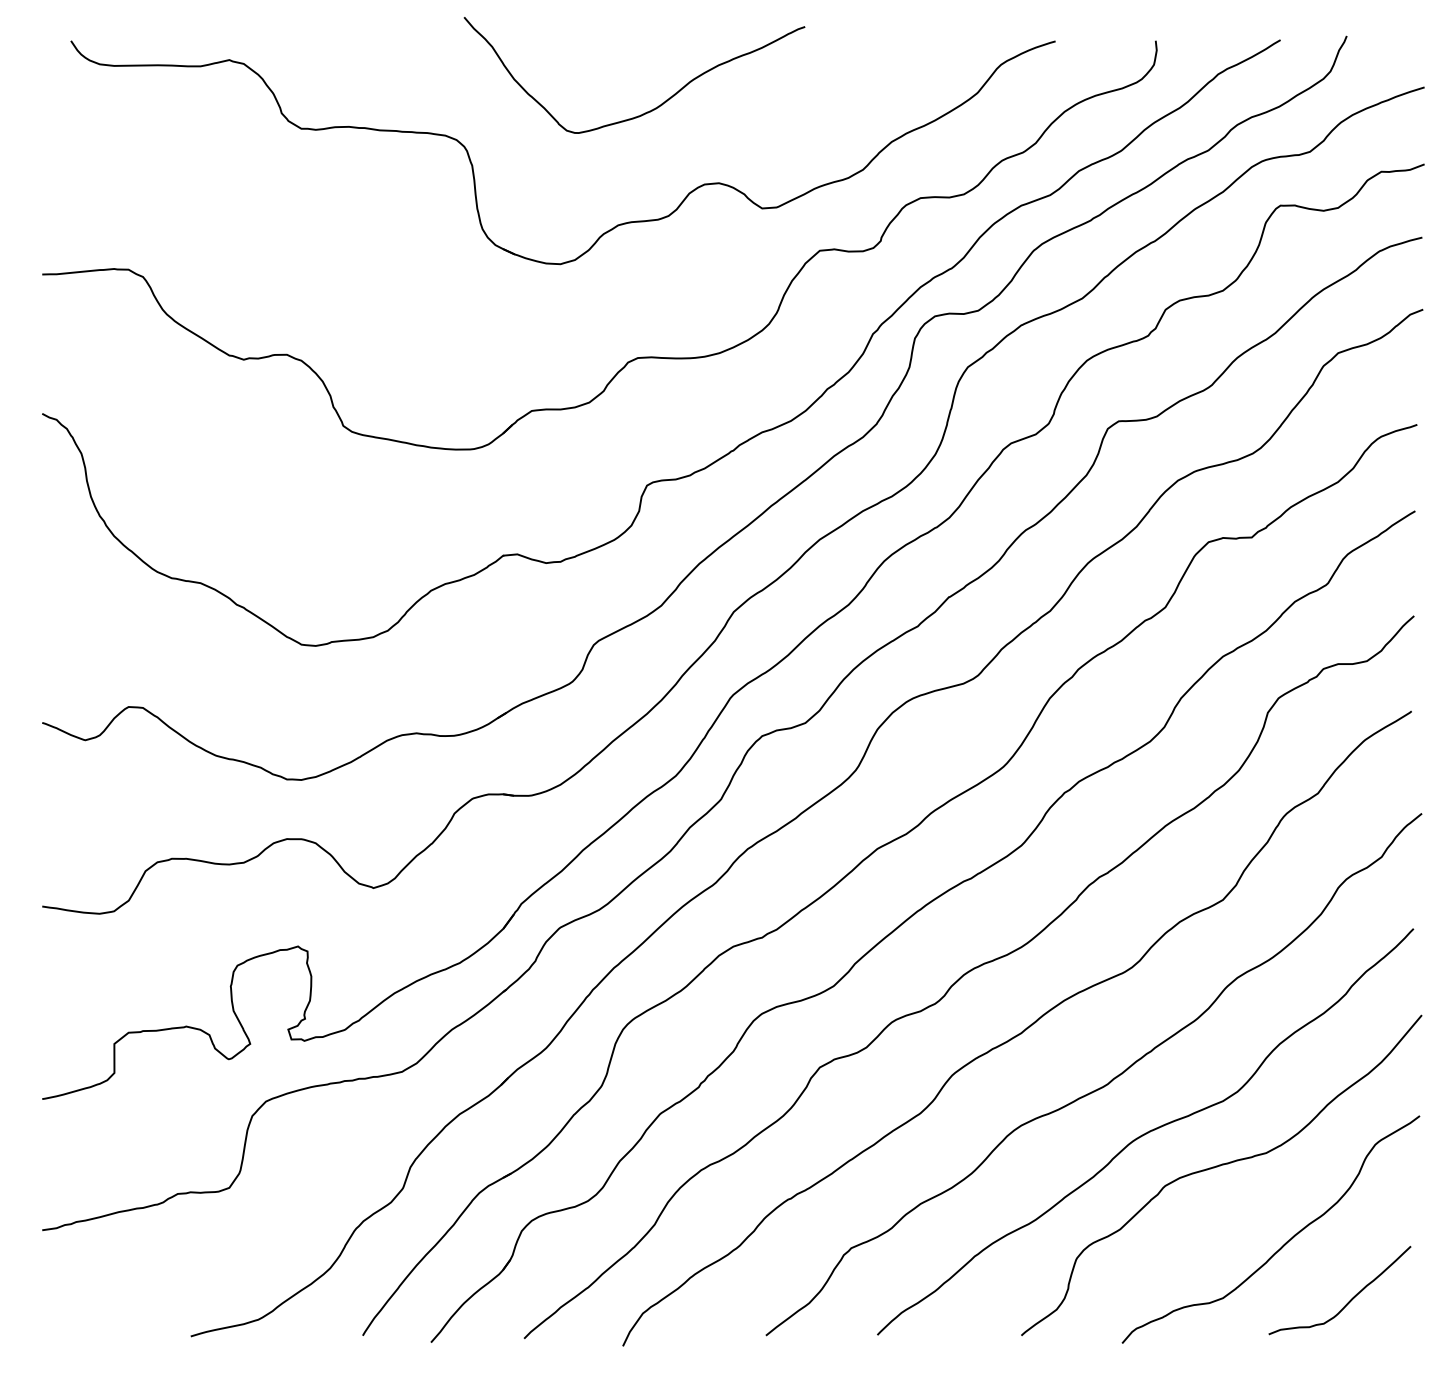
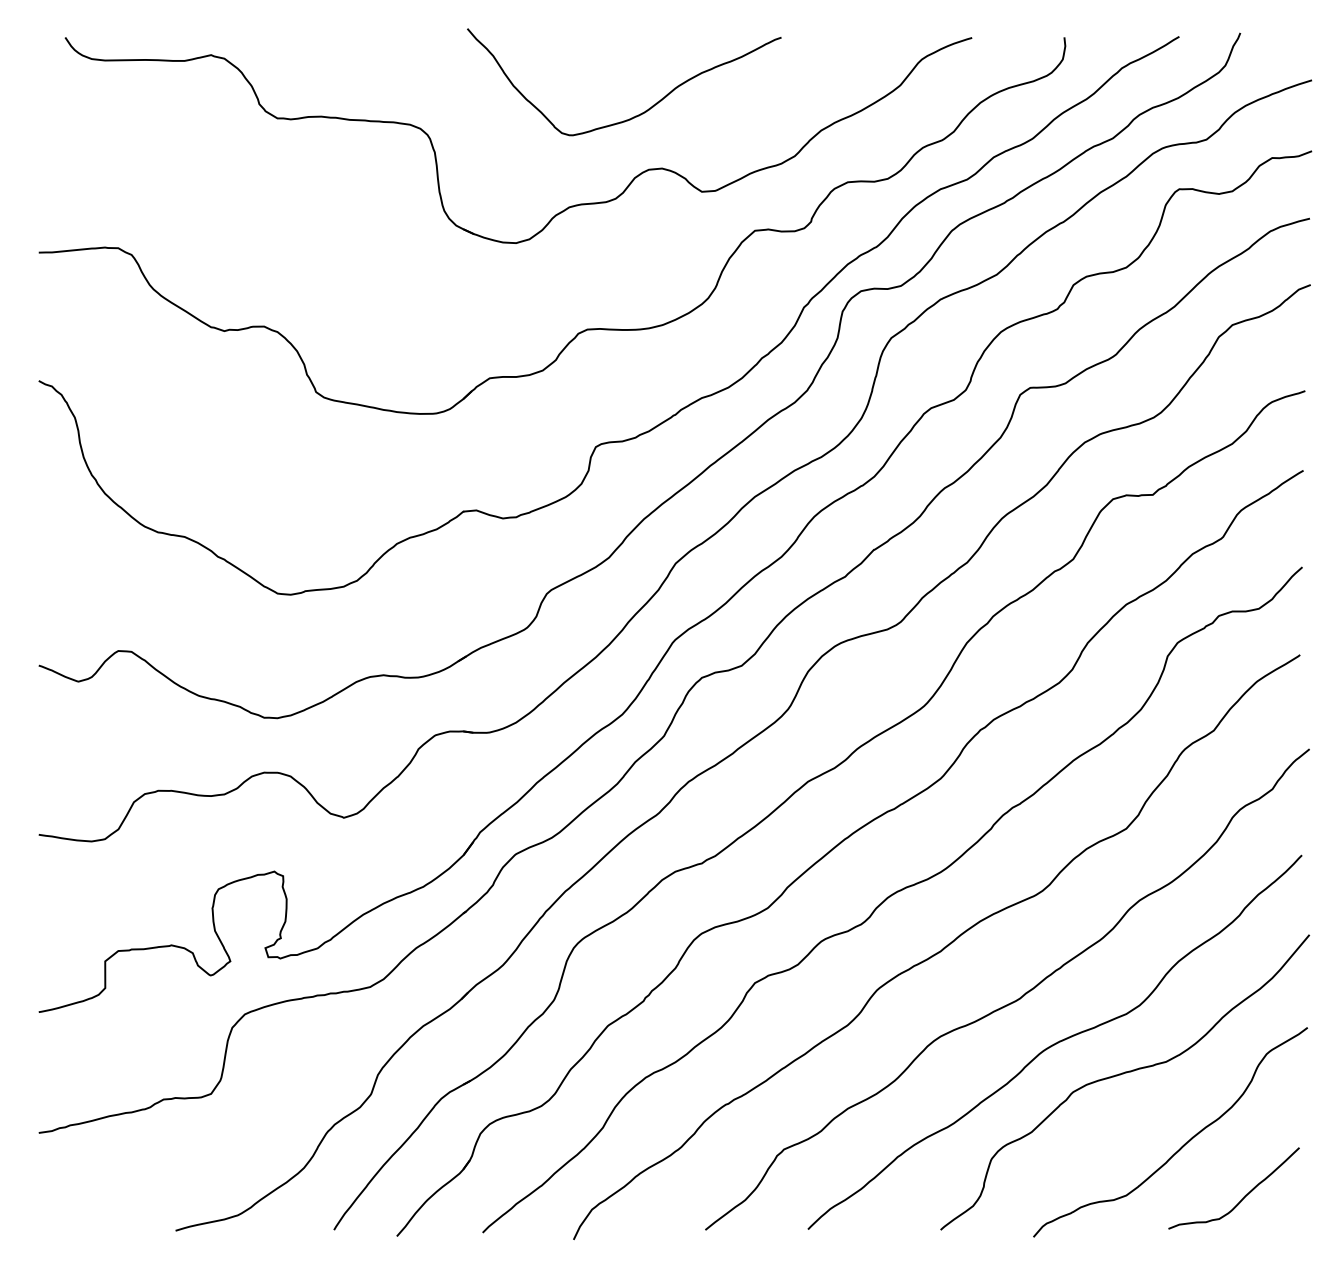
curve: (646, 111) -> (635, 115), moved

